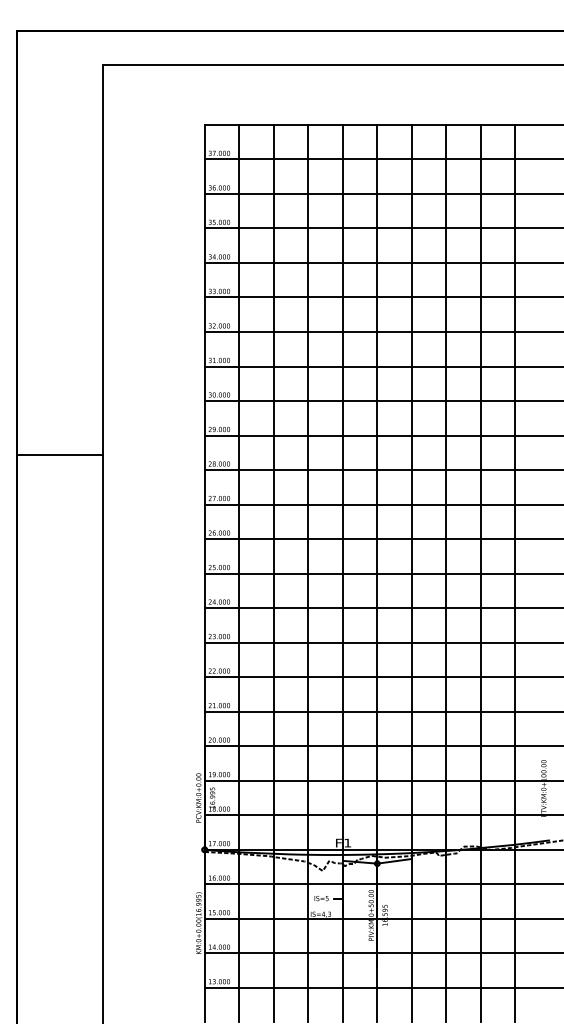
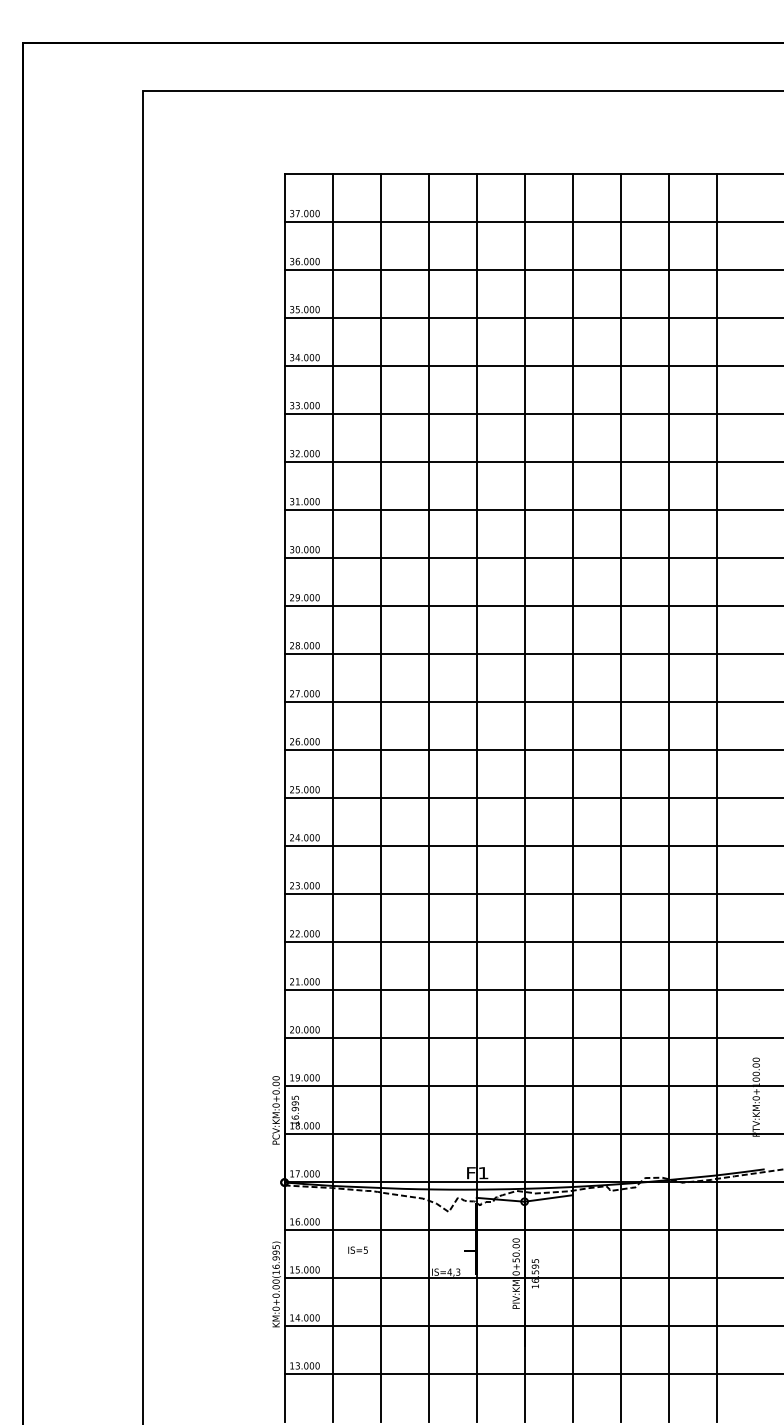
line: (60, 455) -> (83, 633), removed
text: (321, 897) -> (357, 1249), moved

